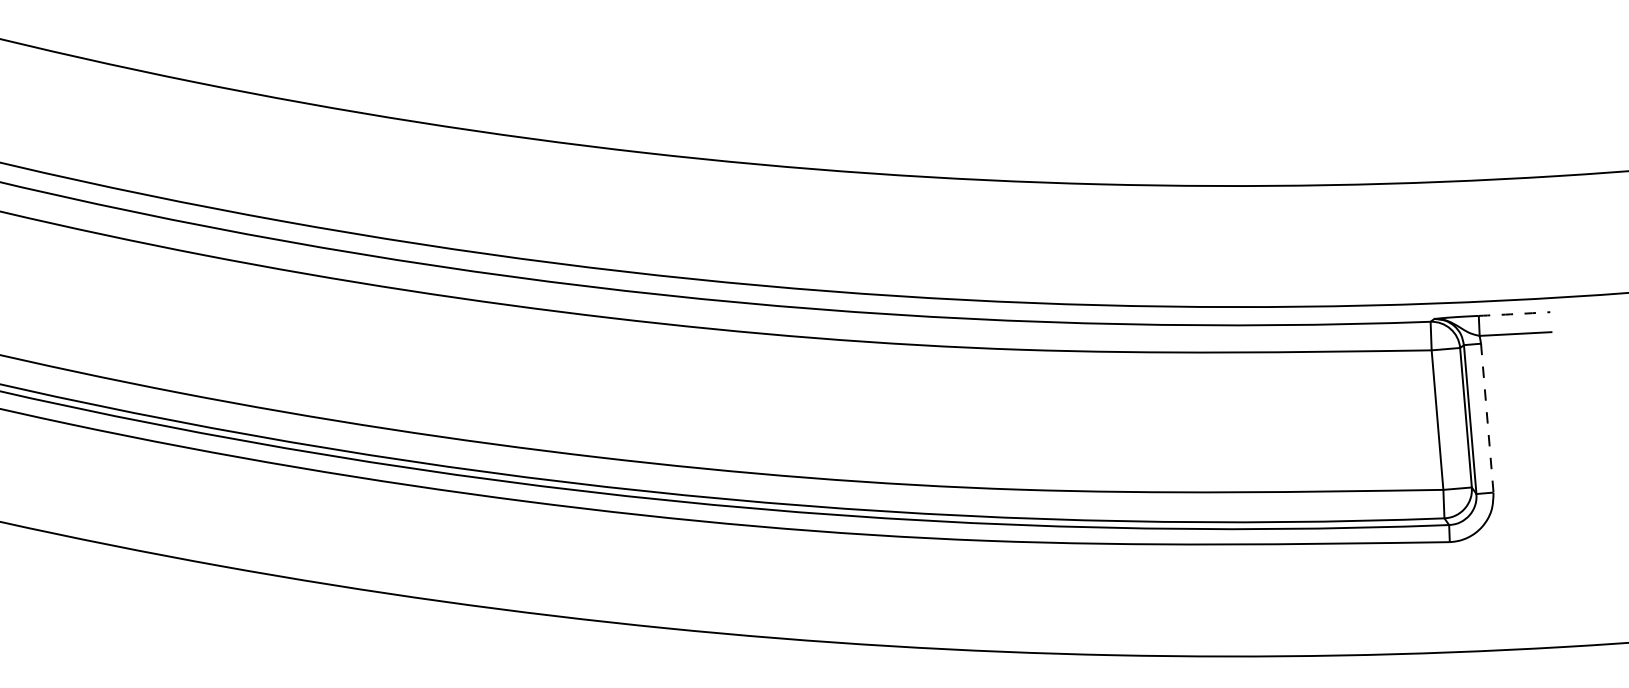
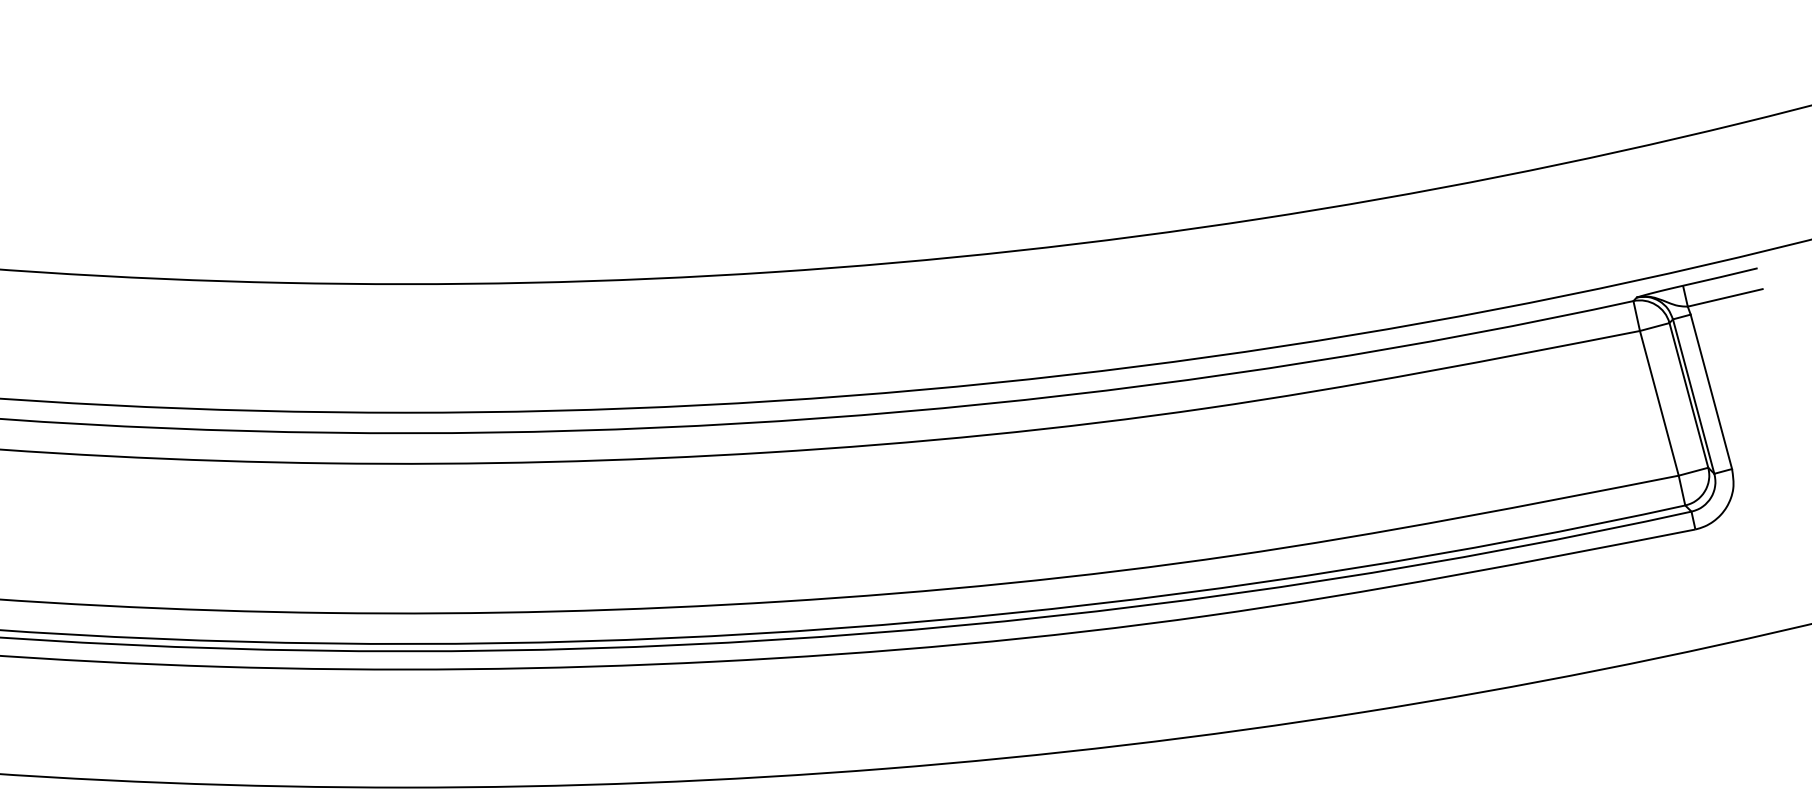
arc: (1514, 314) -> (1720, 277), dashed -> solid
line: (1487, 417) -> (1711, 391), dashed -> solid

